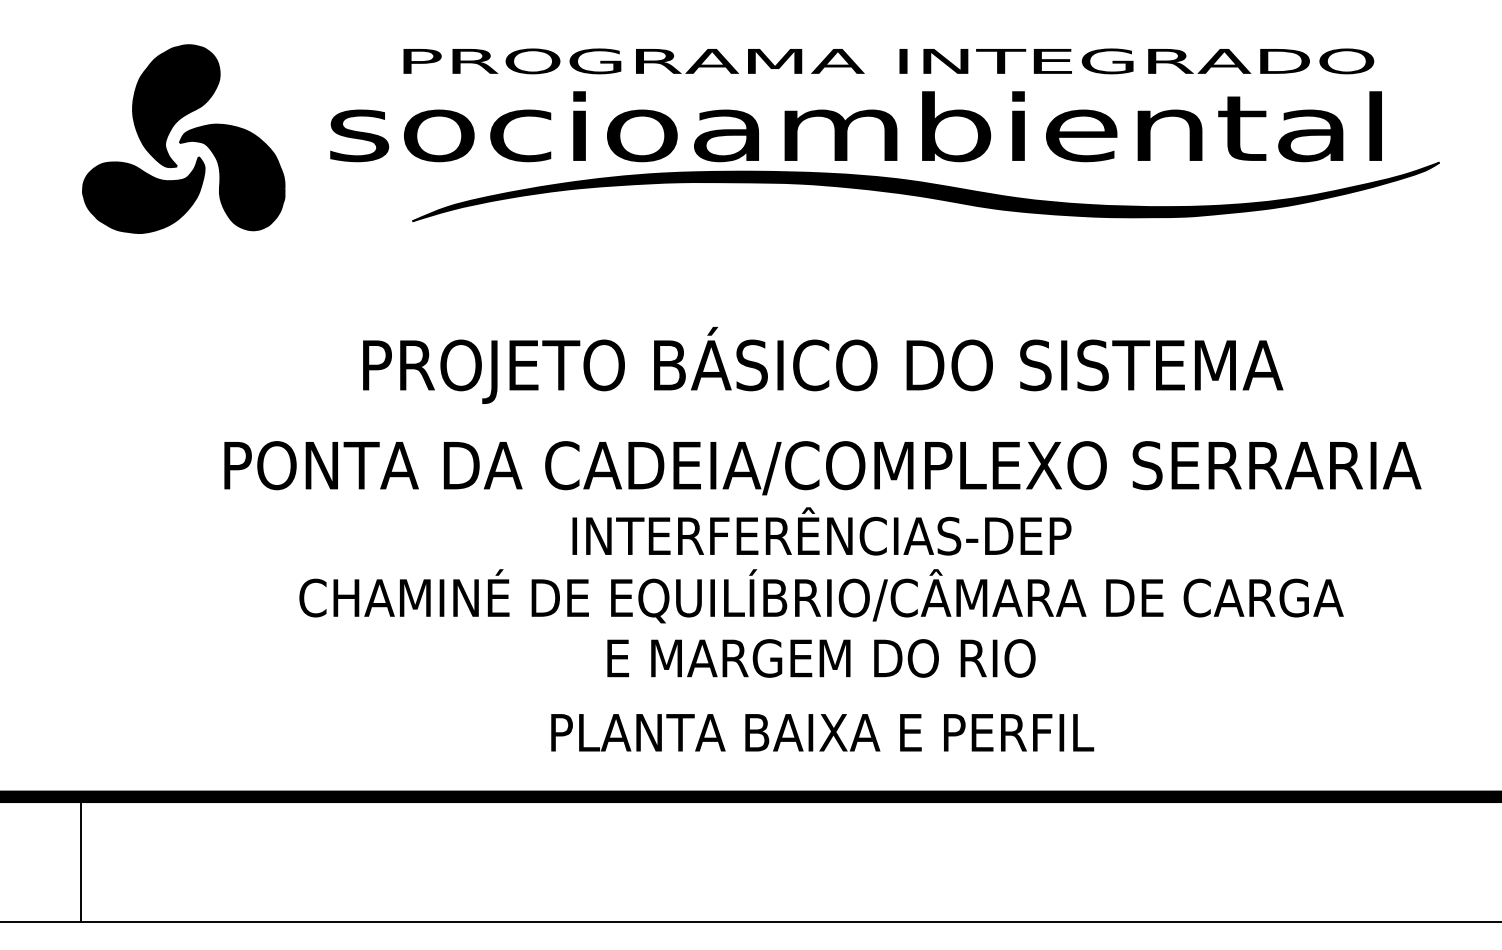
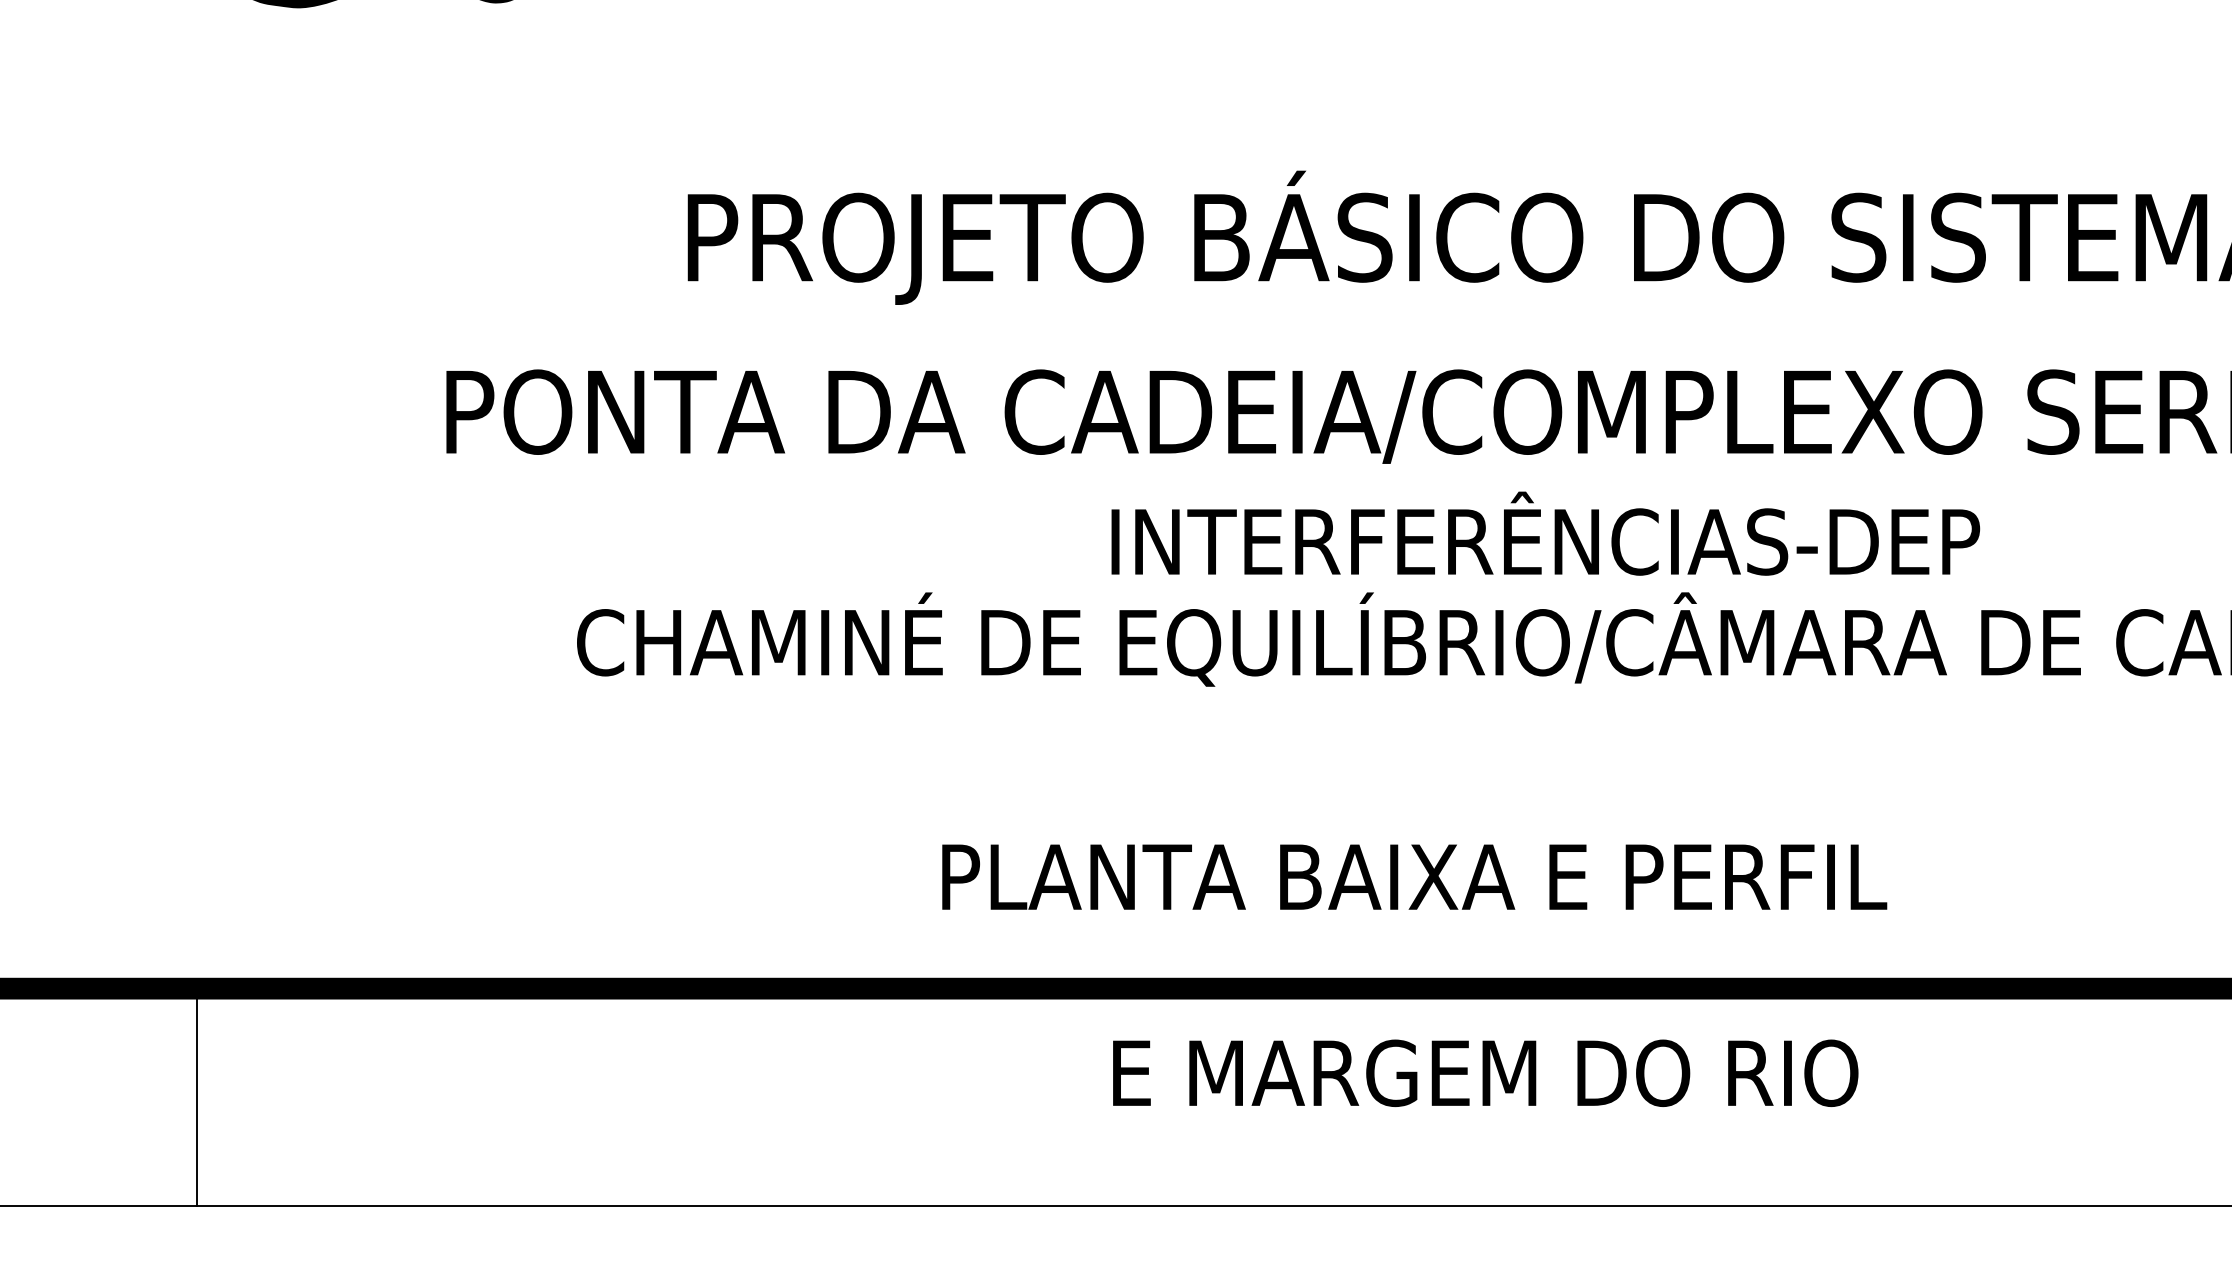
text: (821, 531) -> (1544, 533), moved
text: (821, 658) -> (1485, 1073), moved
text: (822, 732) -> (1414, 876), moved

